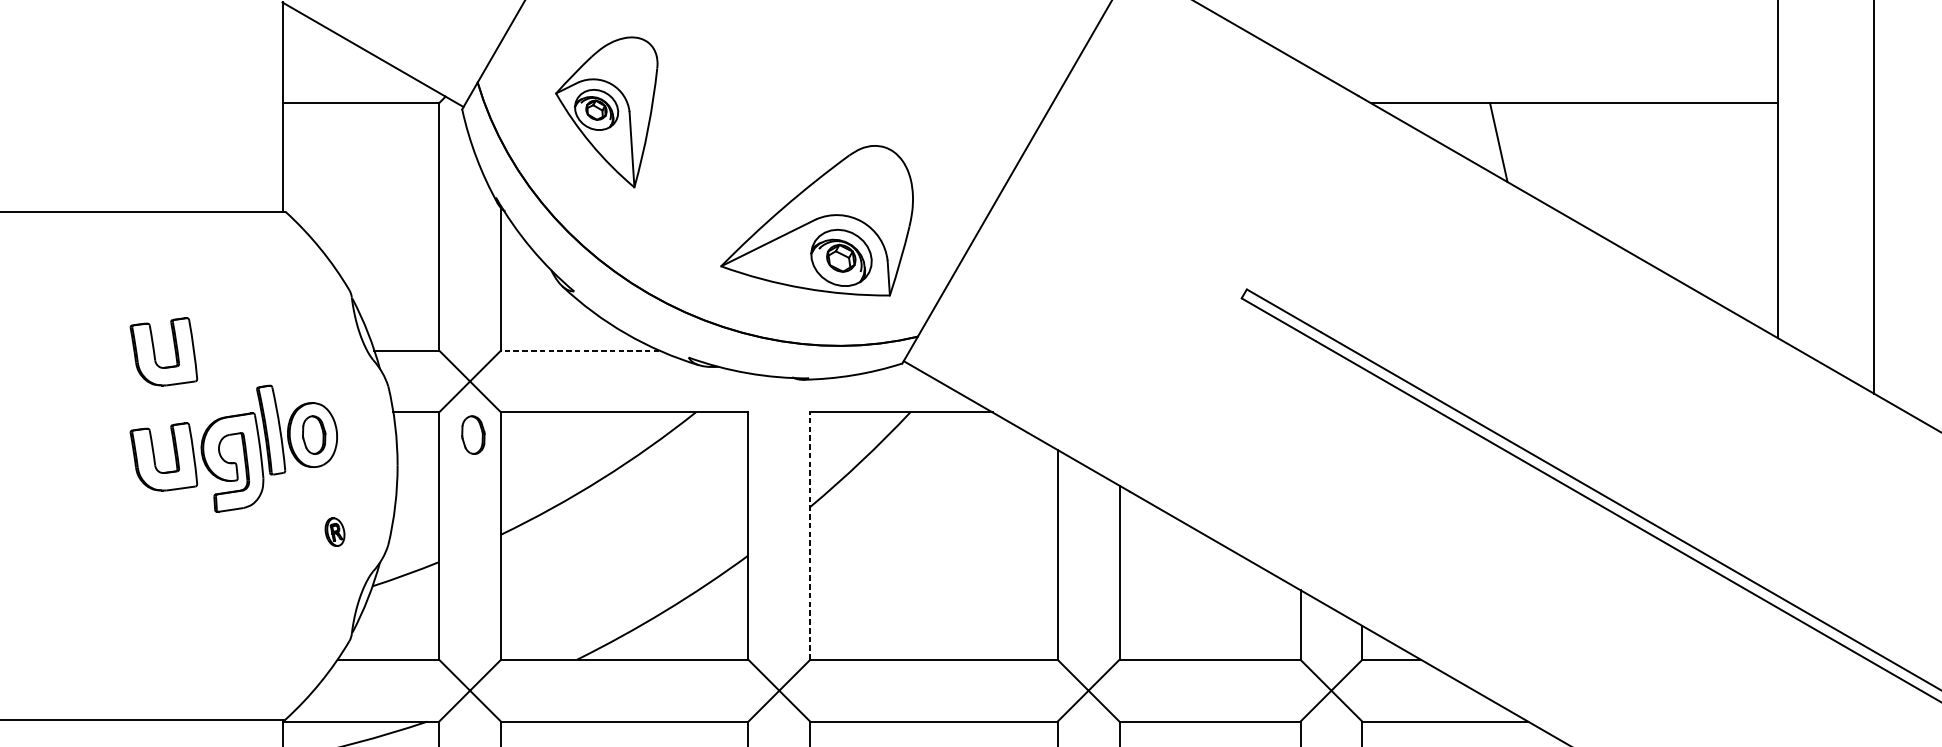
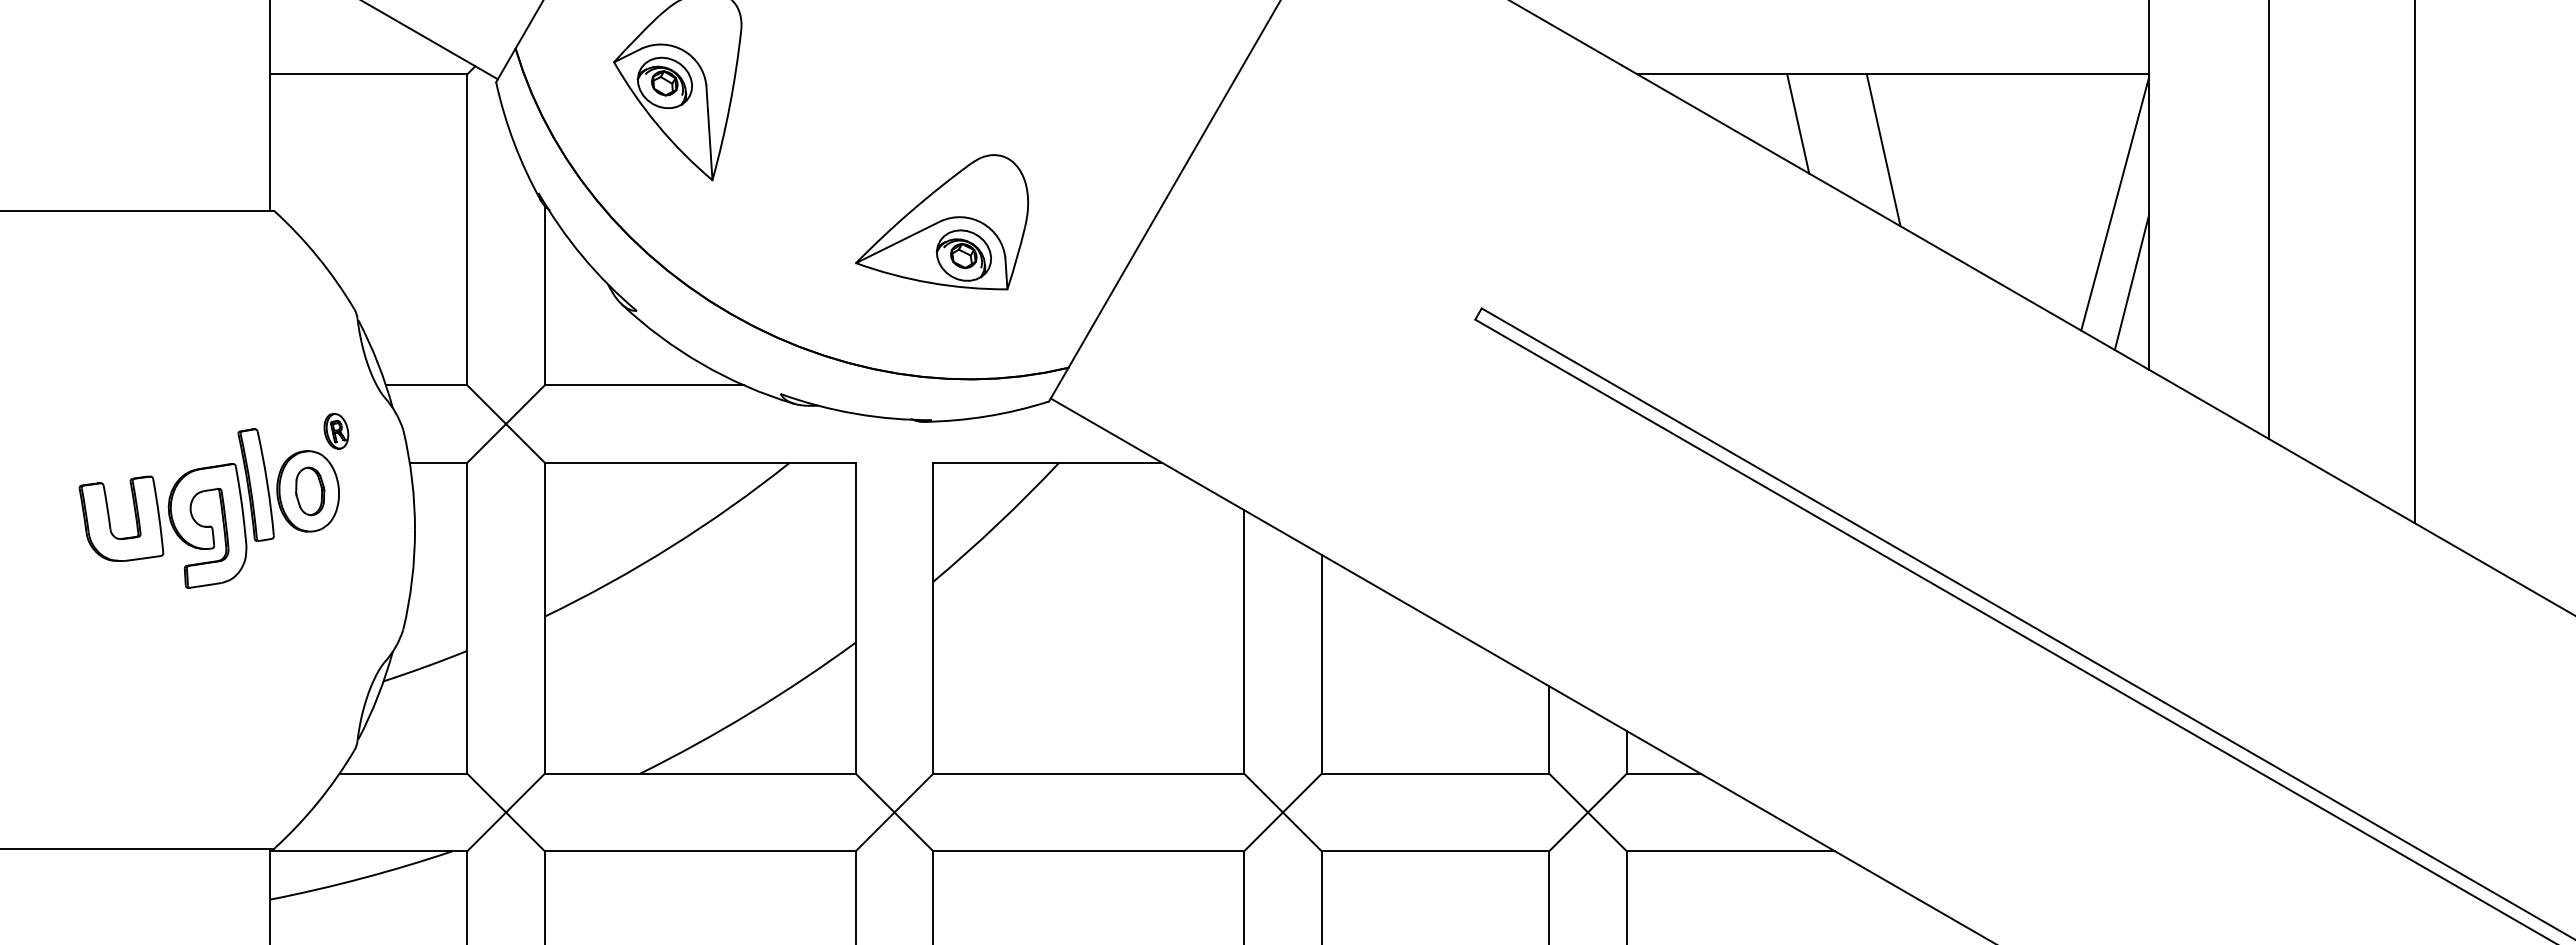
line: (1566, 163) -> (1883, 150), added
line: (1751, 205) -> (2115, 203), added
part: (817, 221) -> (942, 222), size x0.71
line: (1764, 268) -> (2131, 282), added
line: (579, 350) -> (643, 385), dashed -> solid
part: (155, 352) -> (110, 387), removed
part: (473, 435) -> (510, 491), removed
part: (335, 532) -> (336, 431), moved
line: (810, 535) -> (933, 617), dashed -> solid

